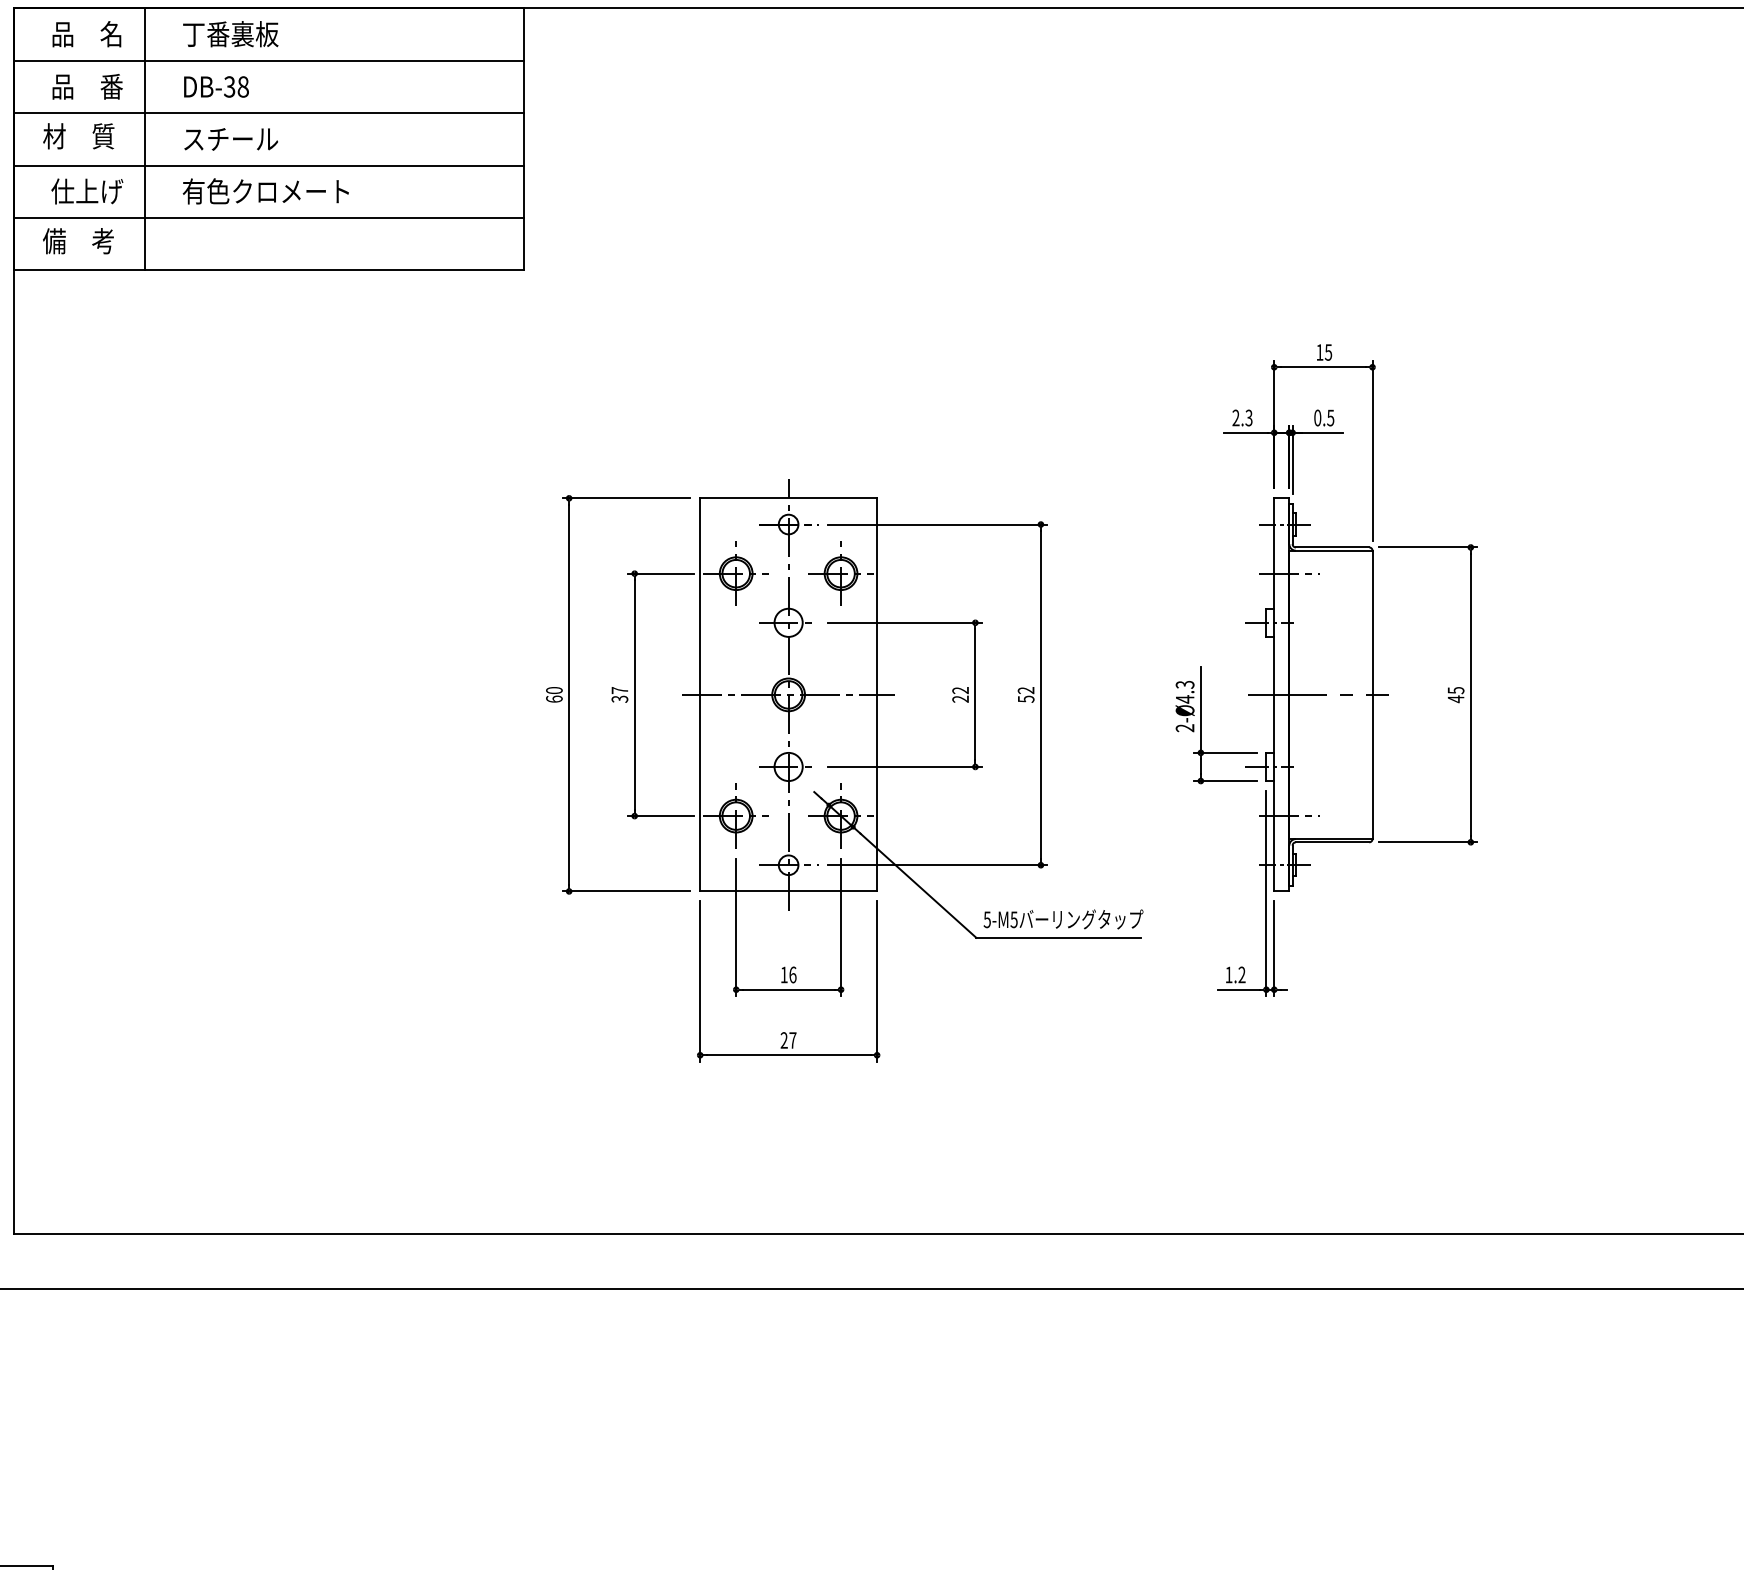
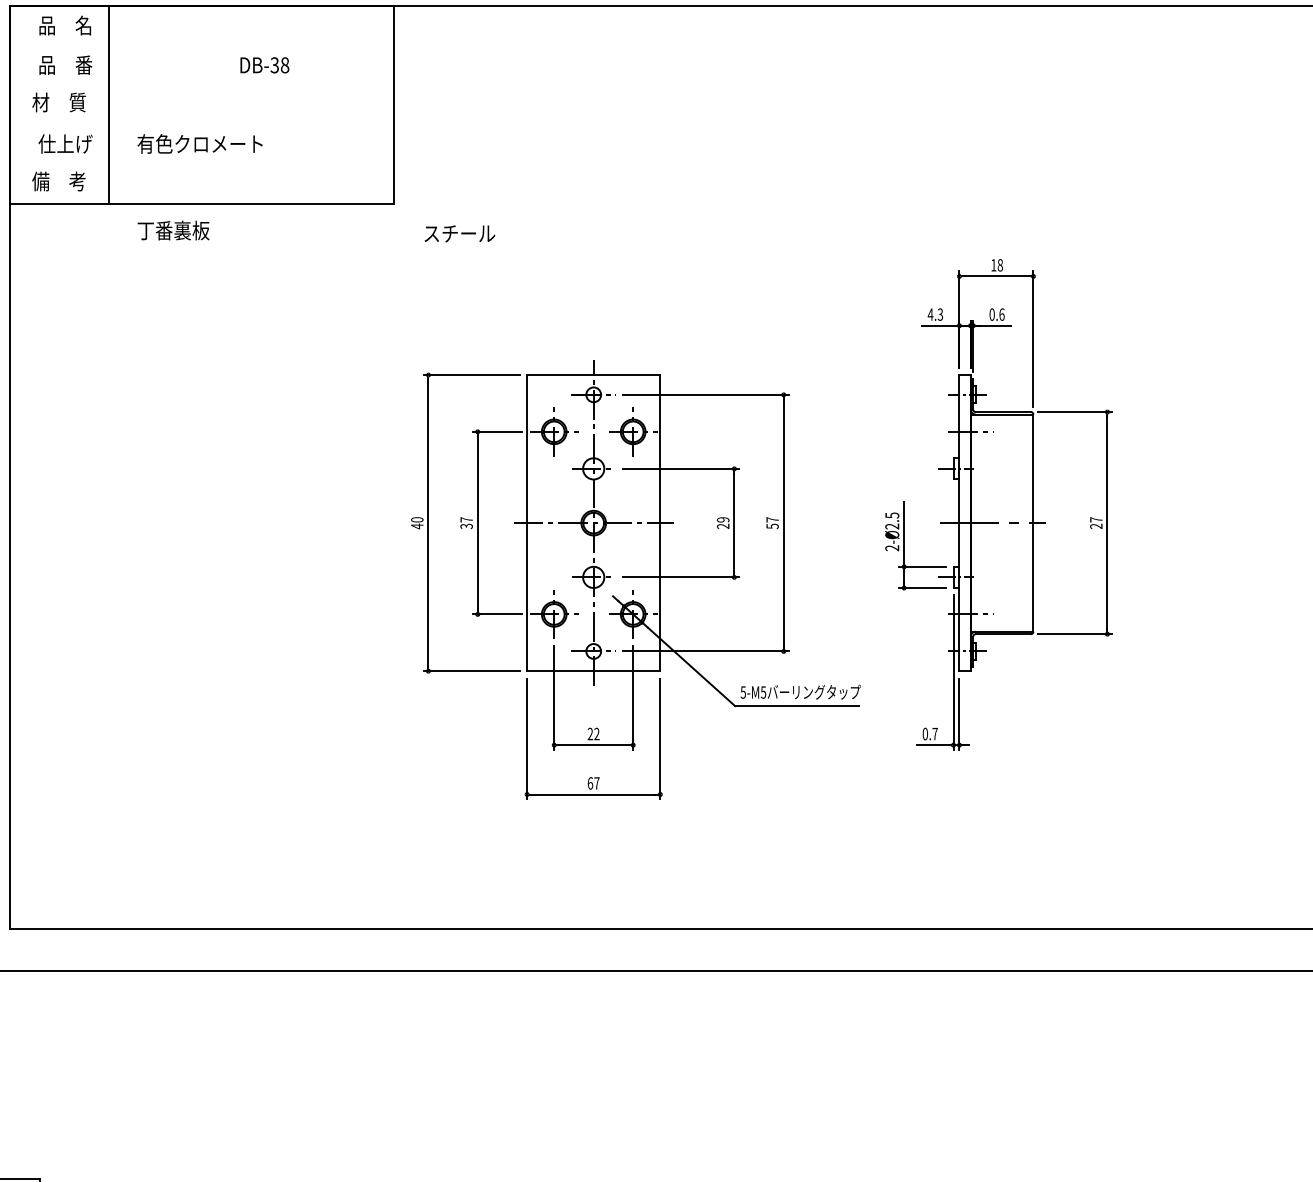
text: (230, 34) -> (173, 230), moved
line: (269, 60) -> (202, 45), removed
text: (216, 87) -> (264, 65), moved
line: (269, 113) -> (202, 85), removed
text: (230, 138) -> (459, 233), moved
line: (269, 165) -> (202, 124), removed
line: (269, 218) -> (202, 164), removed
text: (1328, 352) -> (1000, 265), 15 -> 18
text: (1235, 417) -> (930, 314), 2.3 -> 4.3
text: (1330, 417) -> (1001, 314), 0.5 -> 0.6
text: (960, 690) -> (723, 519), 22 -> 29
text: (1026, 690) -> (772, 519), 52 -> 57
text: (1185, 691) -> (892, 520), 2-Ø4.3 -> 2-Ø2.5
text: (1456, 695) -> (1096, 523), 45 -> 27
text: (554, 699) -> (417, 526), 60 -> 40
text: (788, 974) -> (593, 733), 16 -> 22
text: (1234, 974) -> (929, 733), 1.2 -> 0.7
text: (784, 1040) -> (590, 783), 27 -> 67

